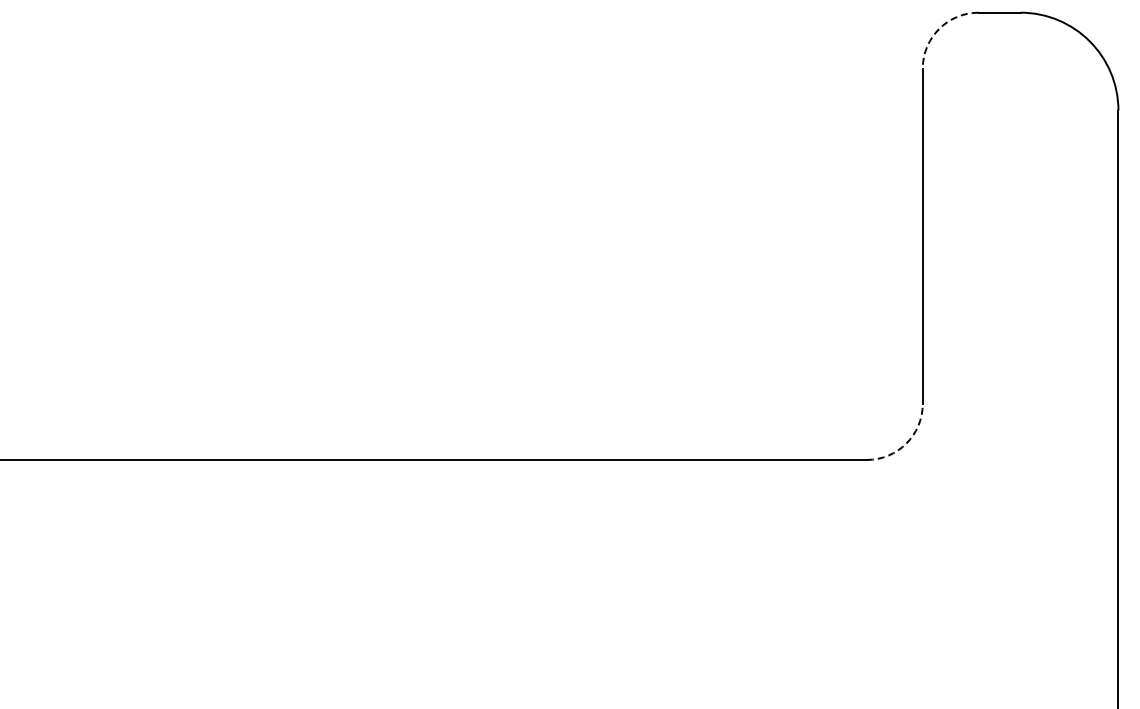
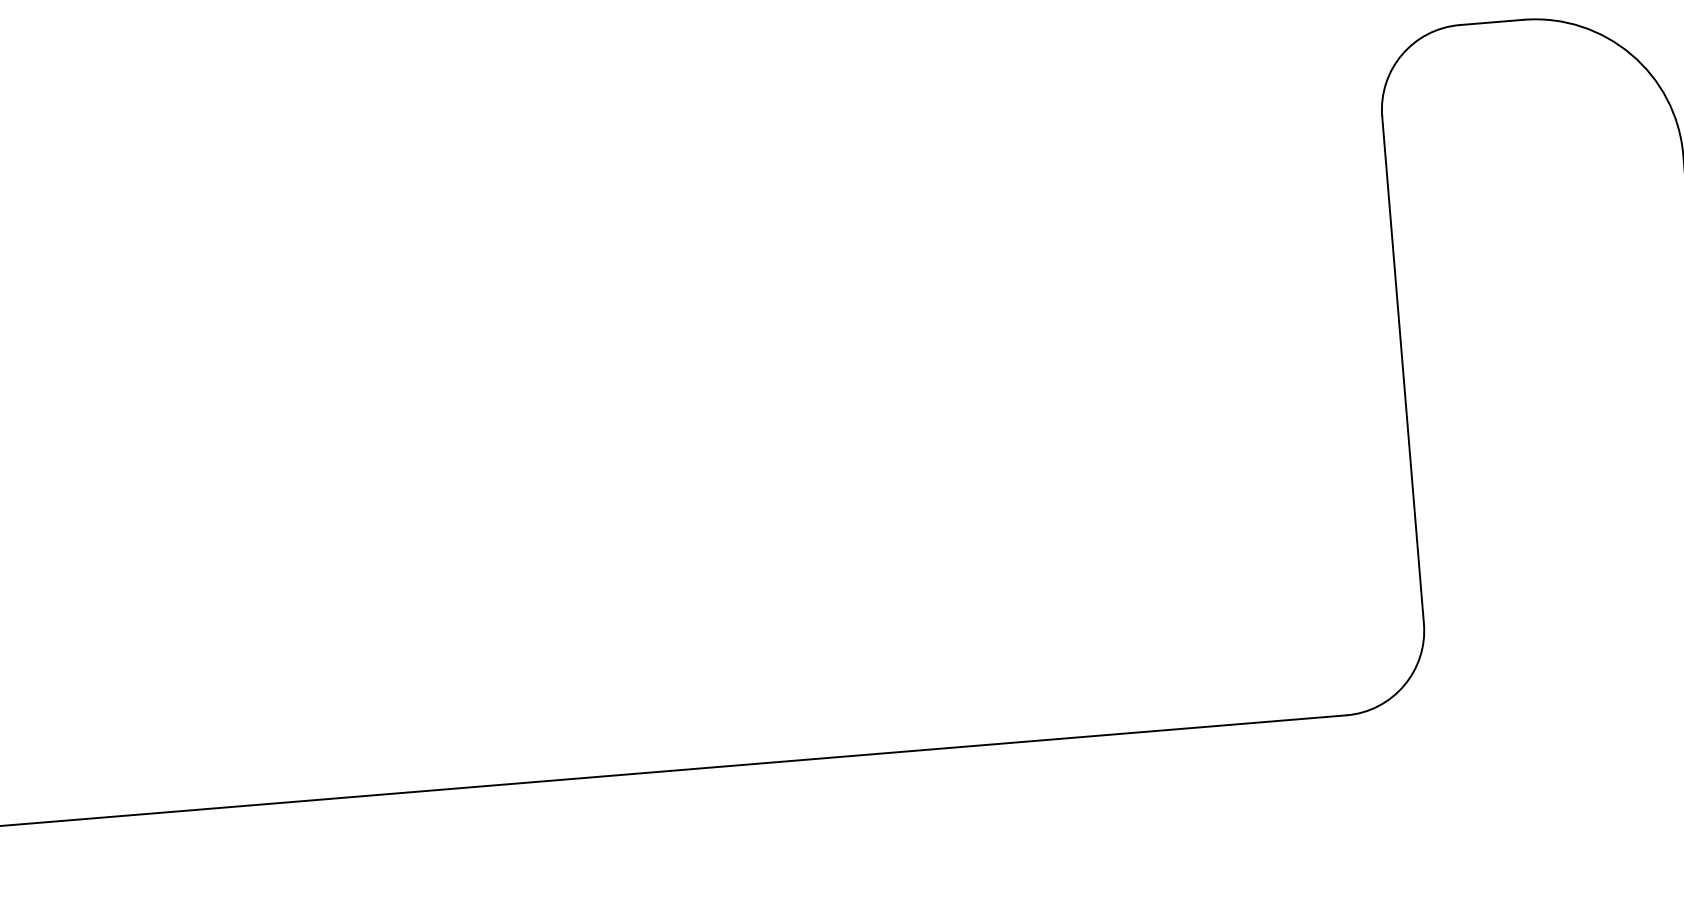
arc: (939, 29) -> (1402, 55), dashed -> solid
arc: (906, 443) -> (1404, 685), dashed -> solid

